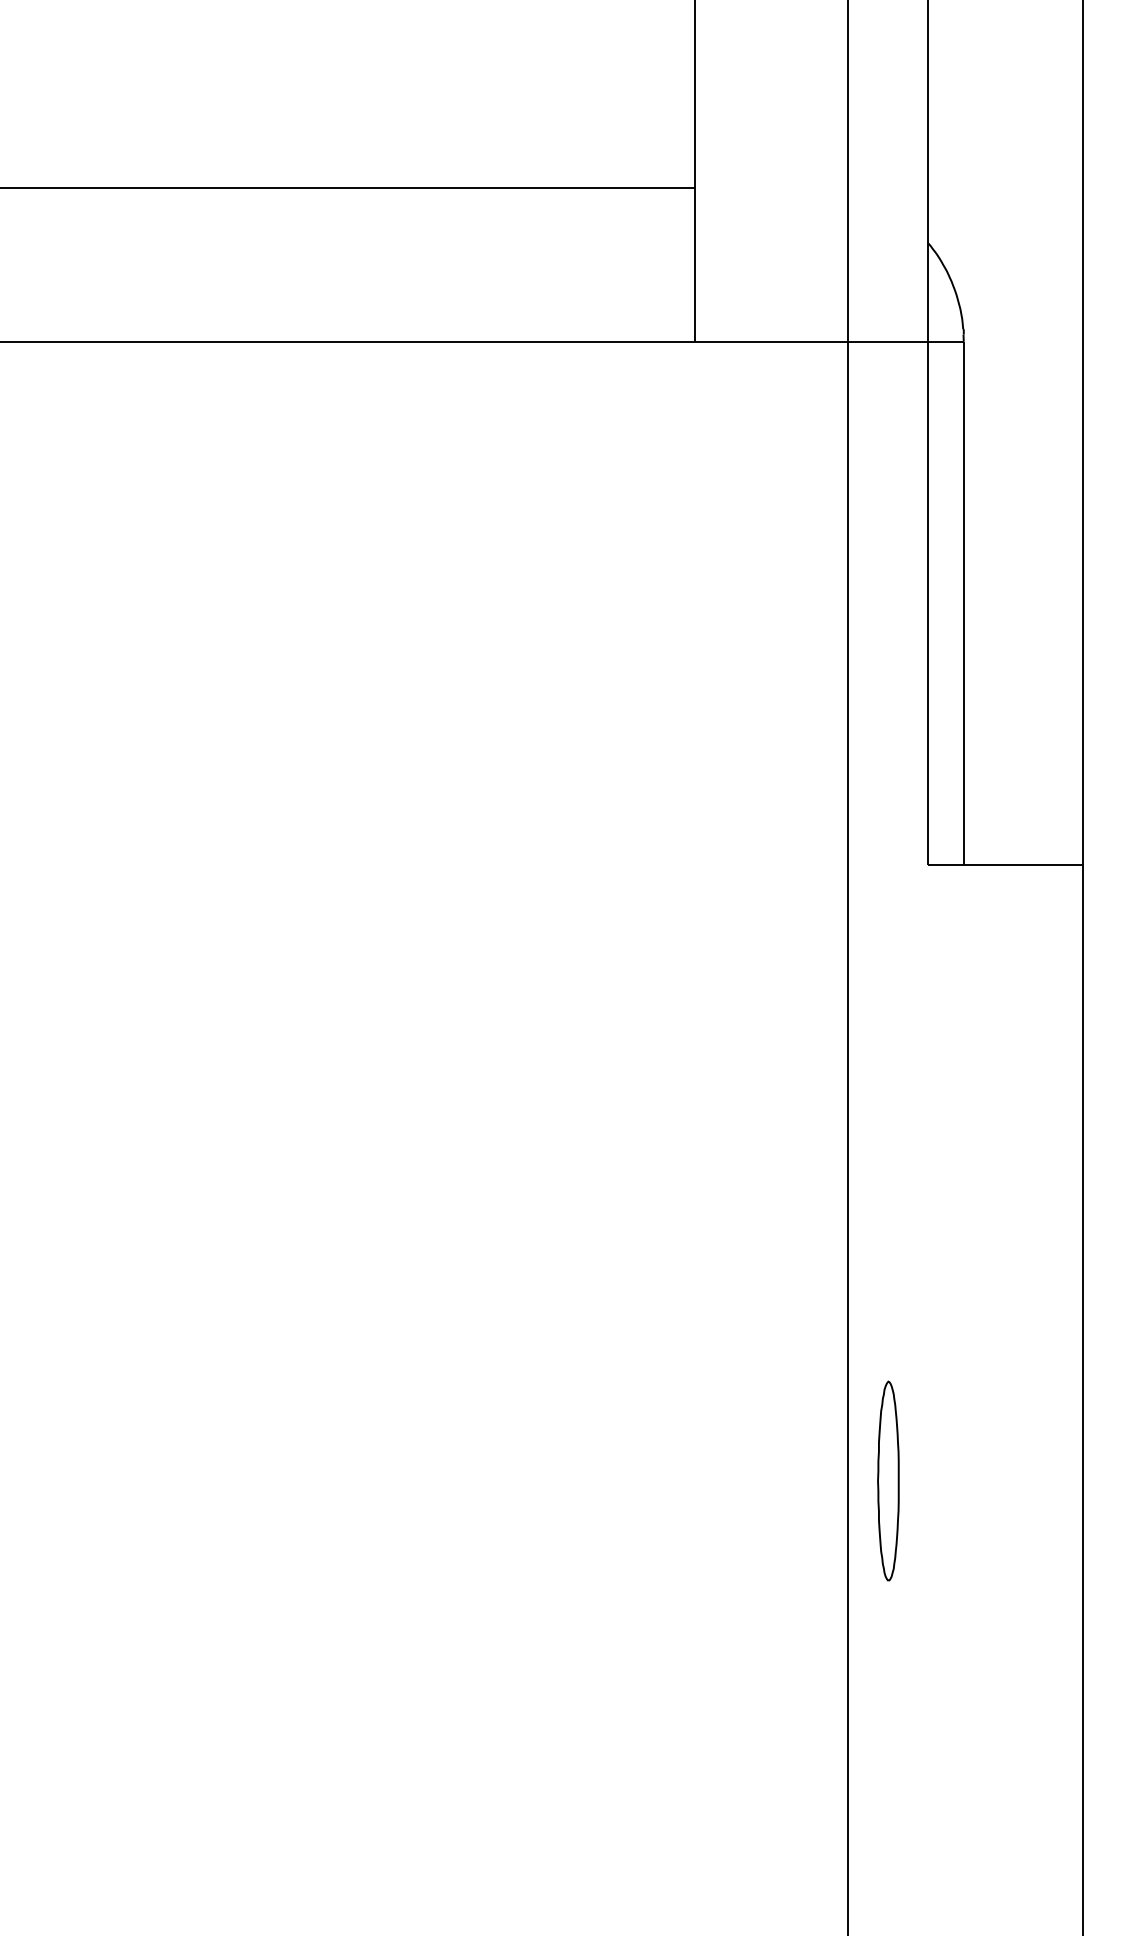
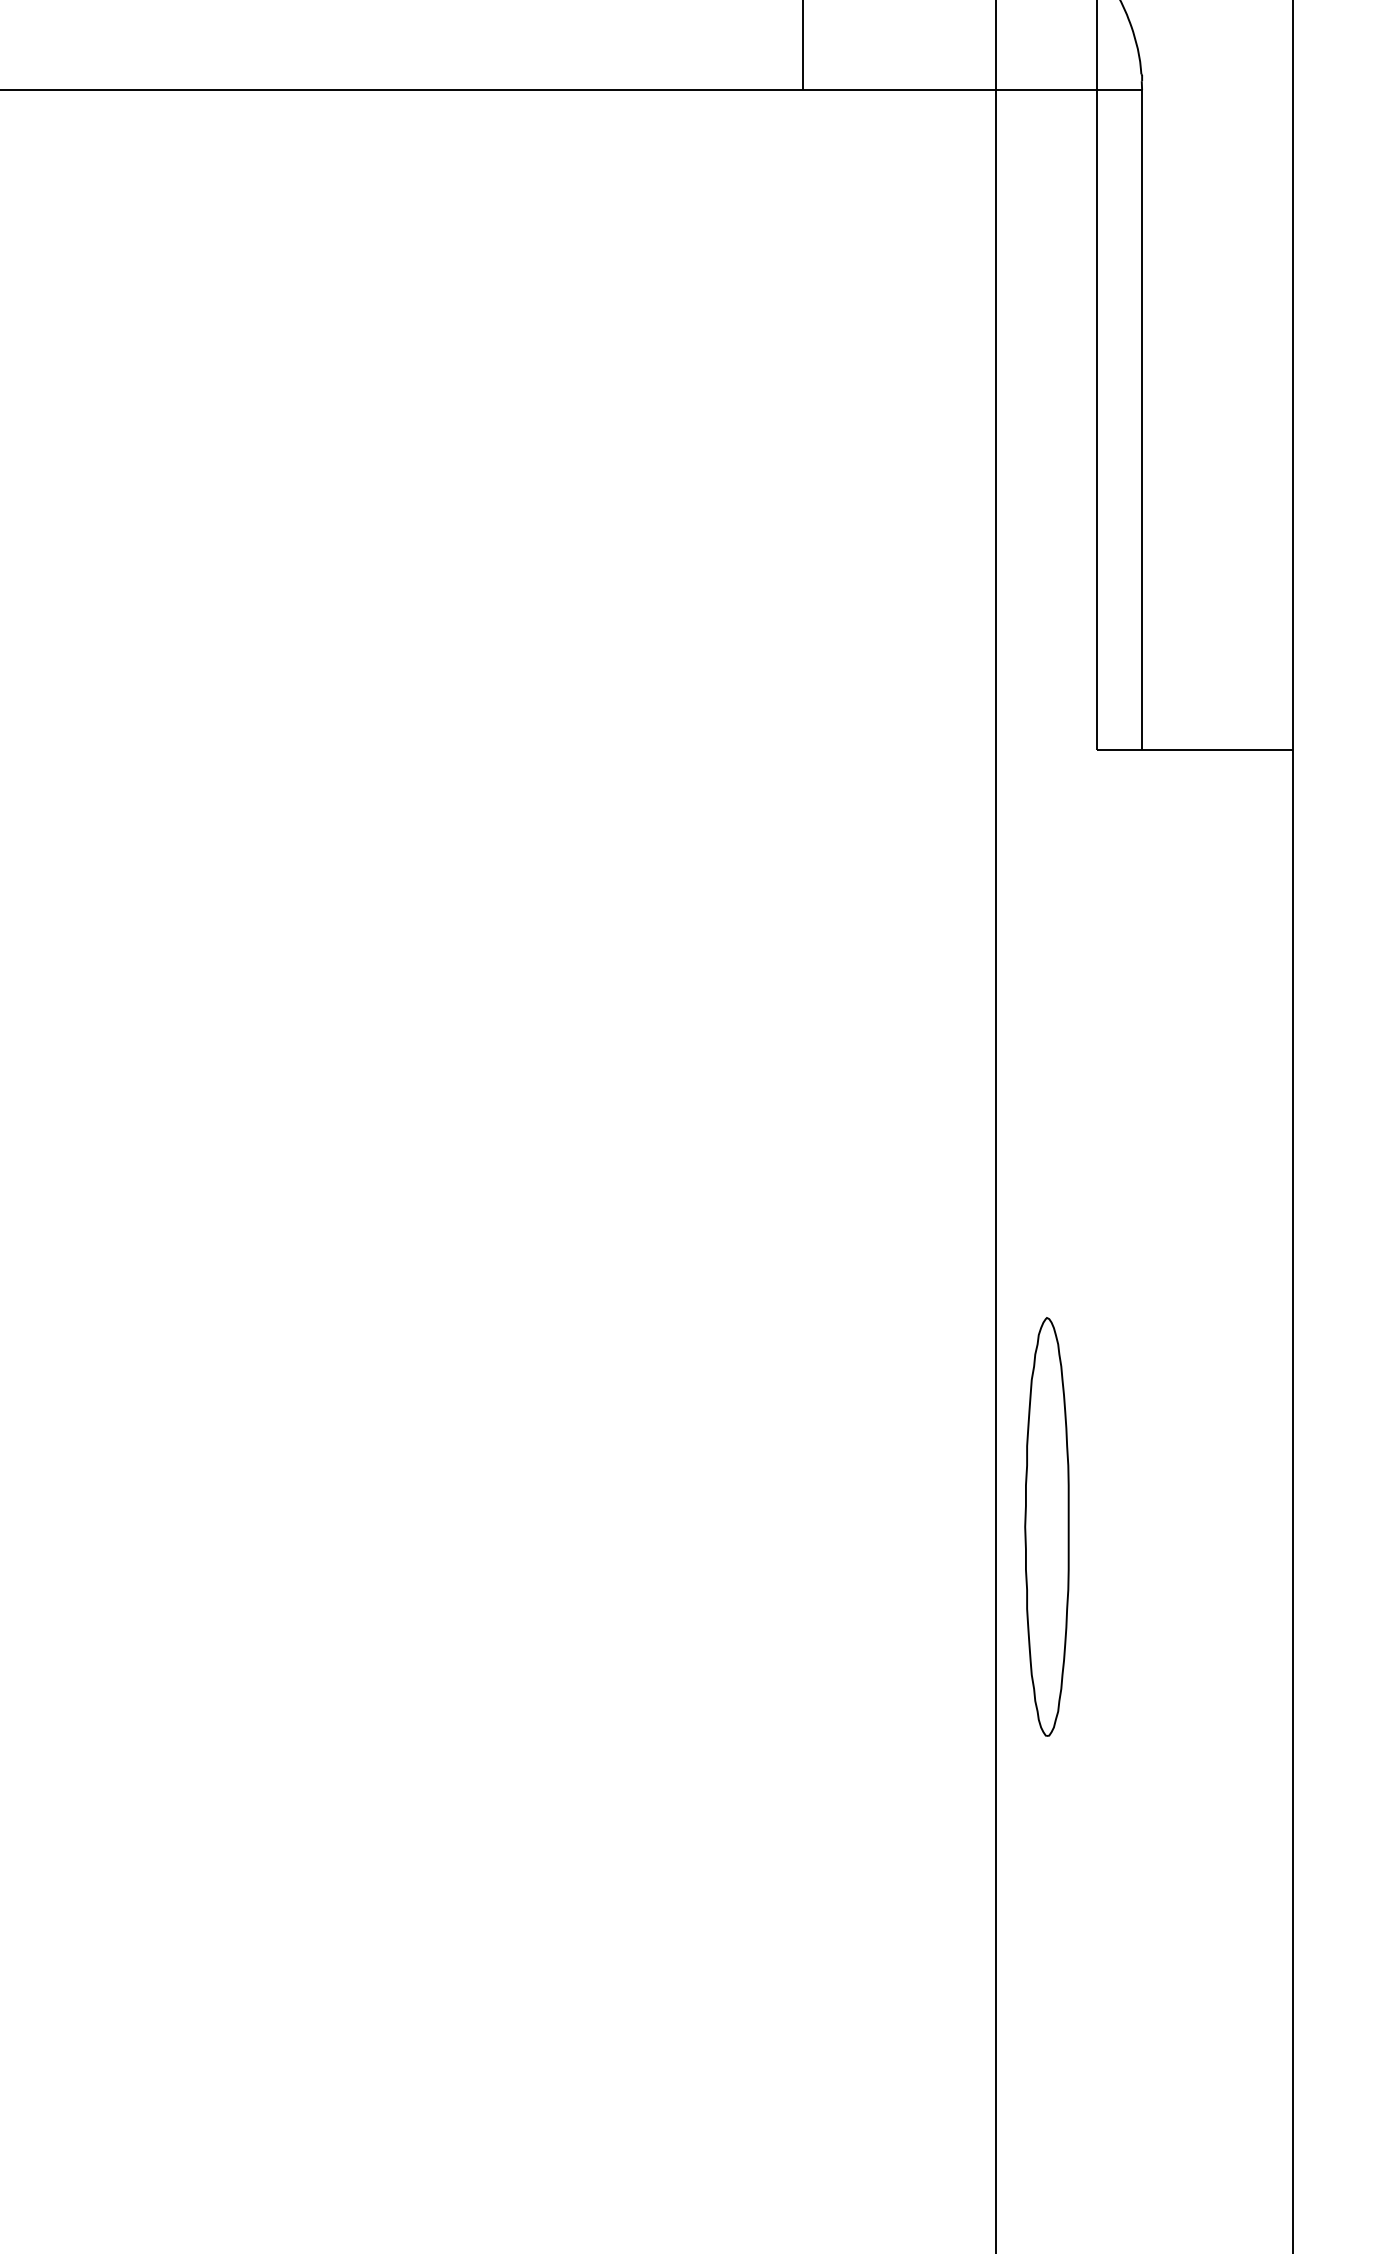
part: (888, 1480) -> (1047, 1526), size x1.67

